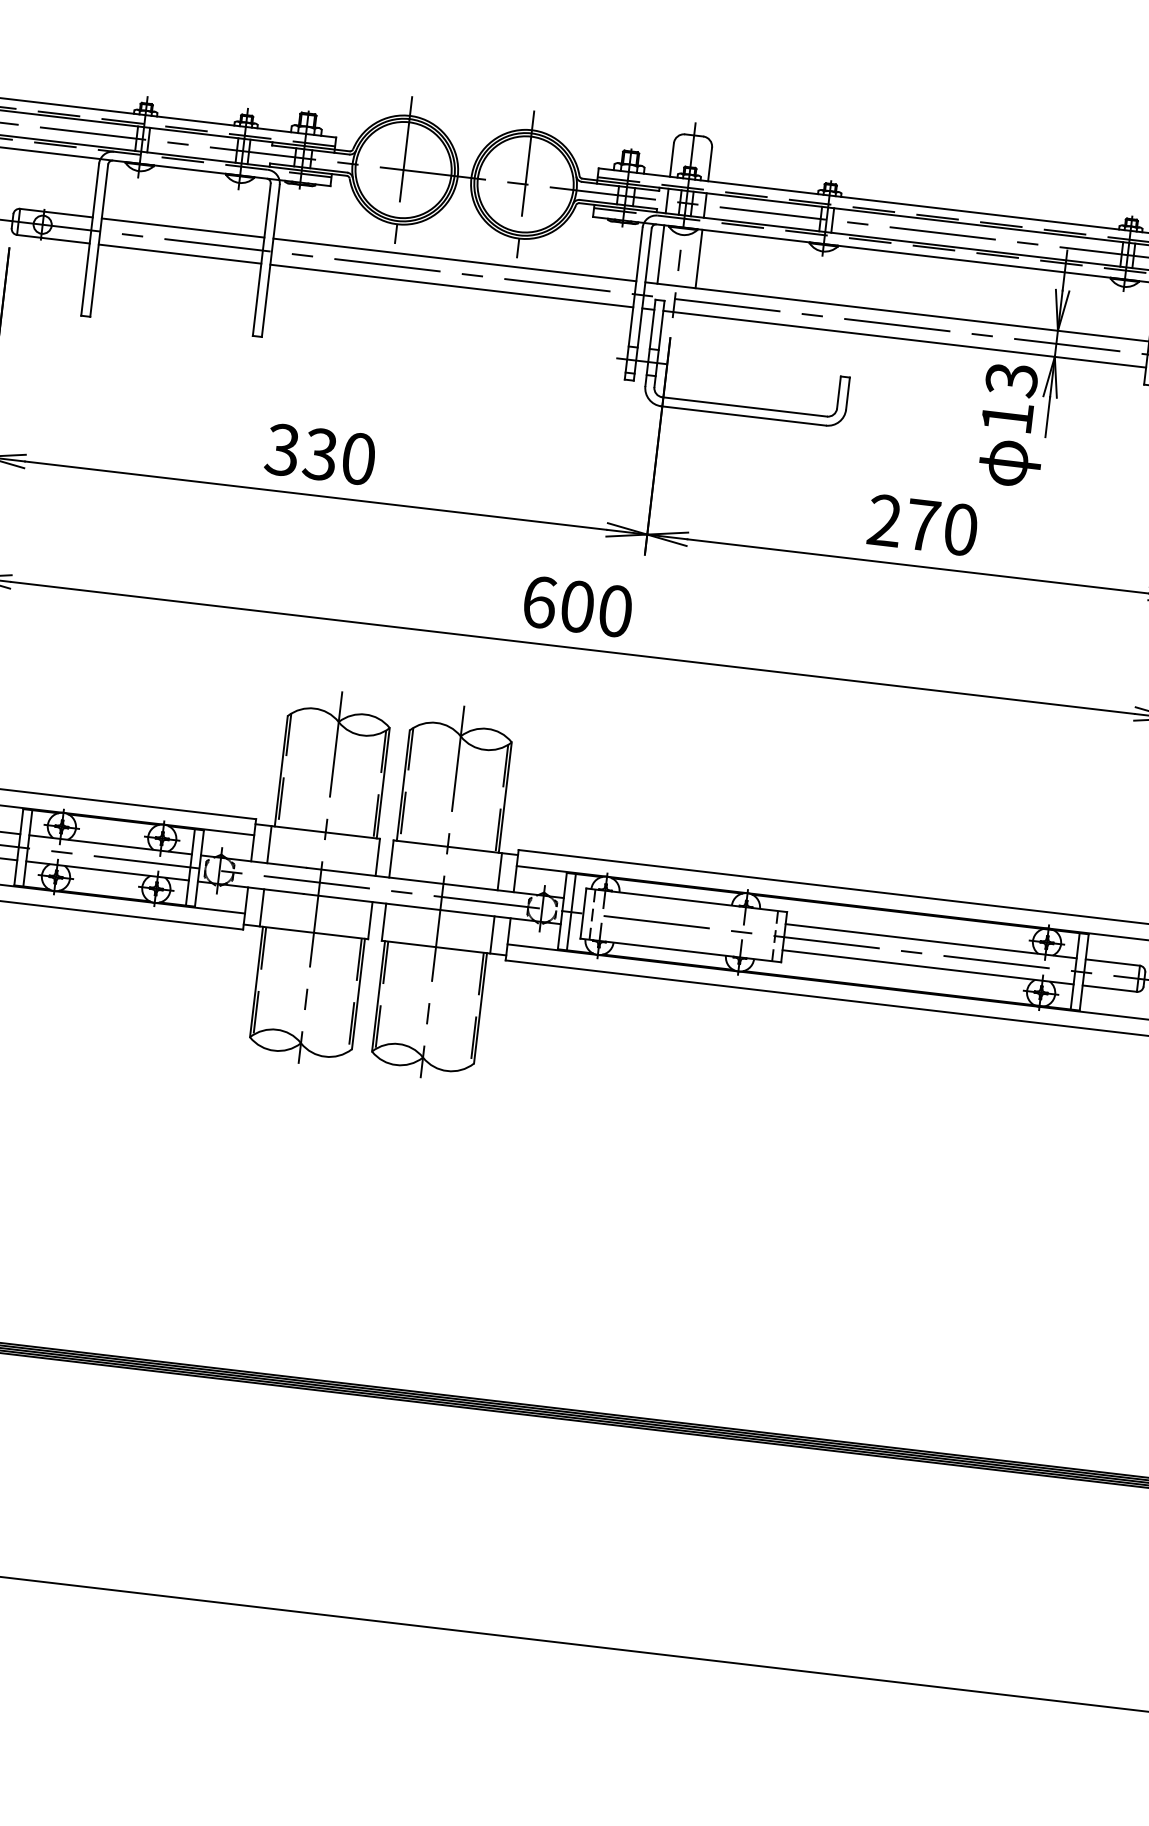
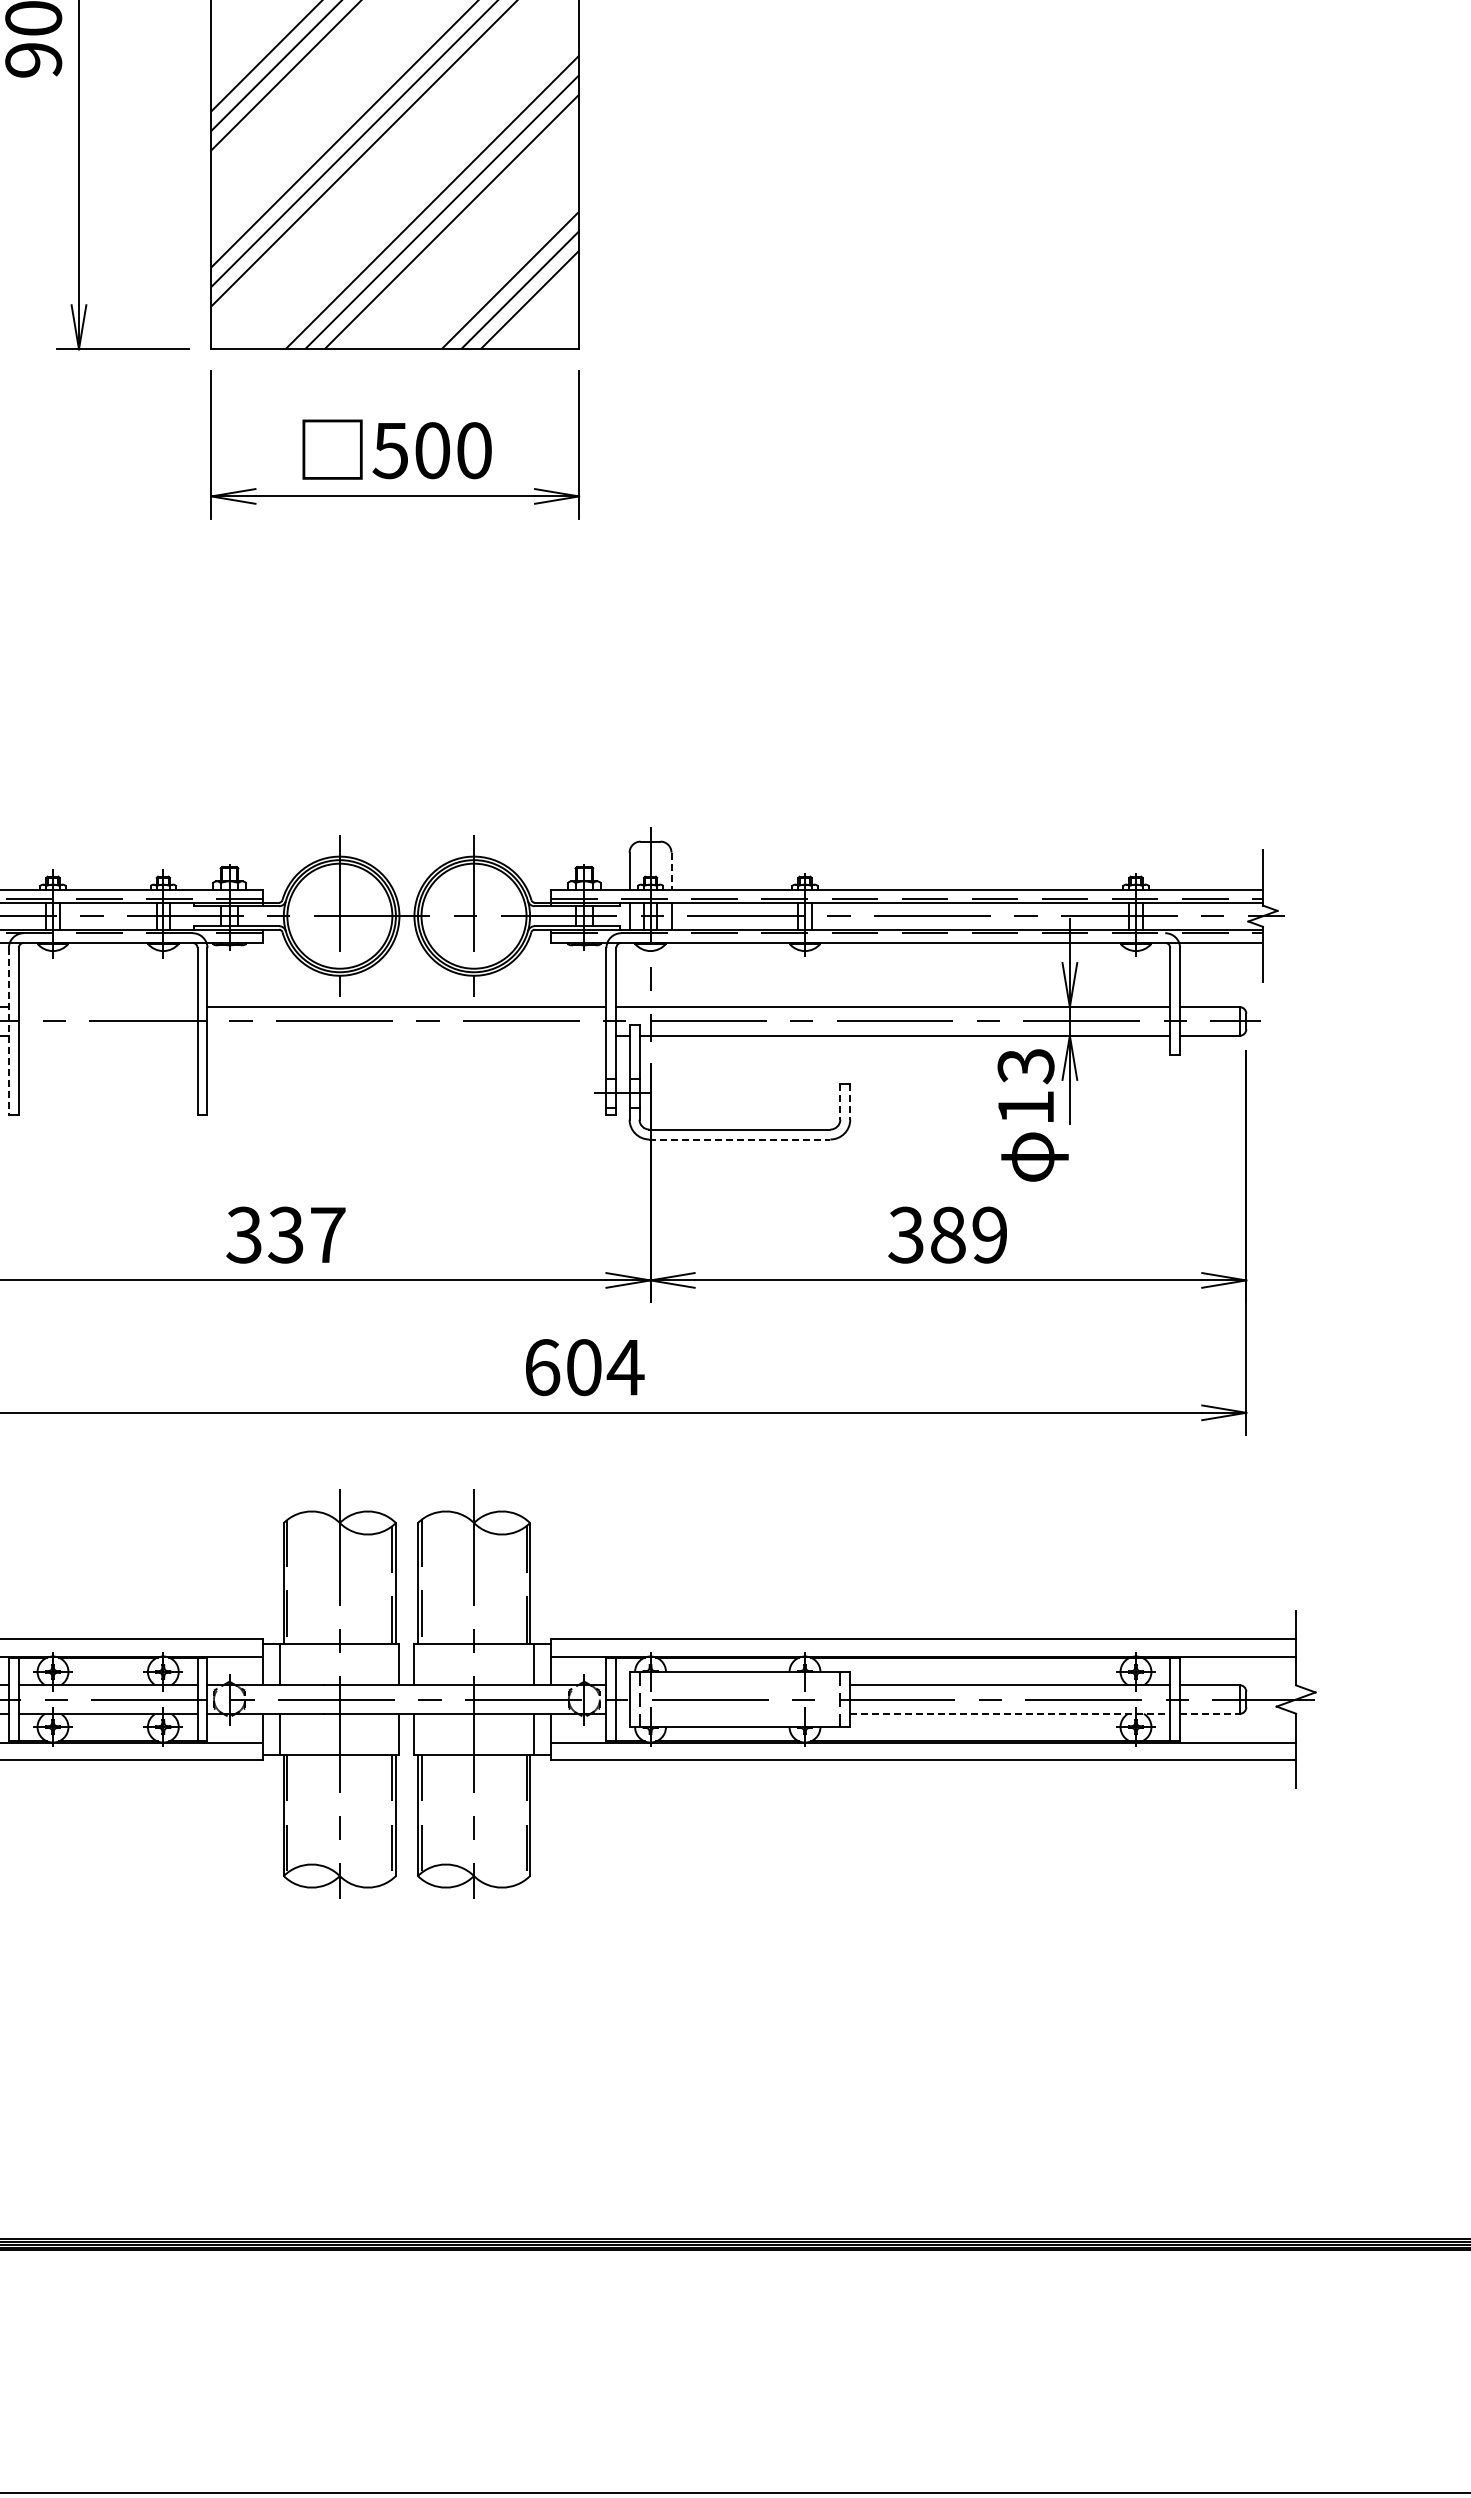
line: (710, 164) -> (671, 871), solid -> dashed
line: (182, 228) -> (107, 1007), removed
line: (89, 239) -> (8, 1031), solid -> dashed
line: (179, 253) -> (107, 1035), removed
line: (660, 254) -> (629, 974), removed
line: (699, 258) -> (671, 974), removed
line: (451, 285) -> (406, 1035), removed
line: (839, 393) -> (840, 1102), solid -> dashed
line: (848, 394) -> (850, 1102), solid -> dashed
line: (744, 416) -> (740, 1139), solid -> dashed
text: (359, 458) -> (328, 1234), 330 -> 337
text: (922, 524) -> (947, 1234), 270 -> 389
text: (615, 611) -> (625, 1367), 600 -> 604
line: (928, 966) -> (1010, 1713), solid -> dashed
line: (1109, 988) -> (1209, 1713), solid -> dashed

